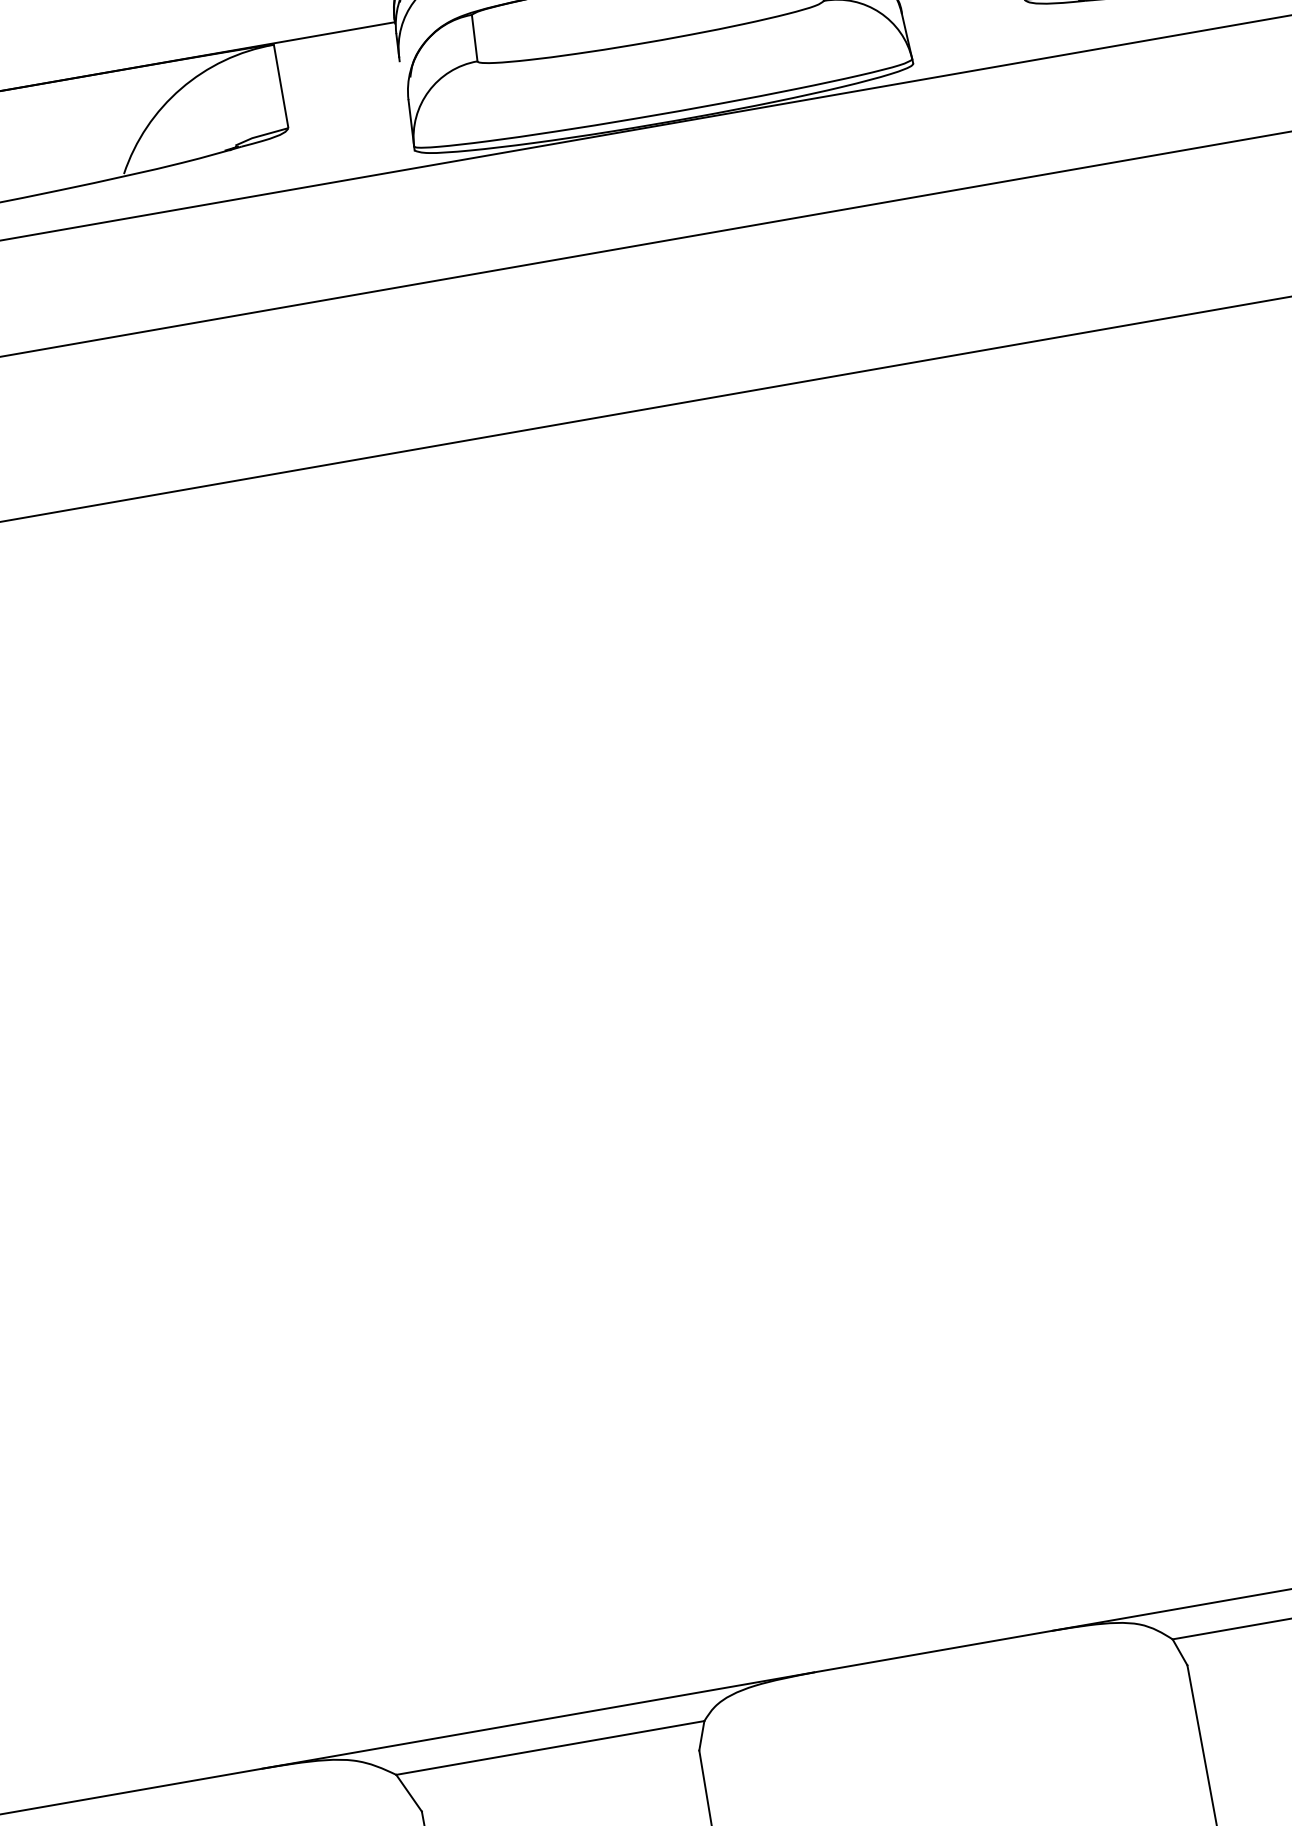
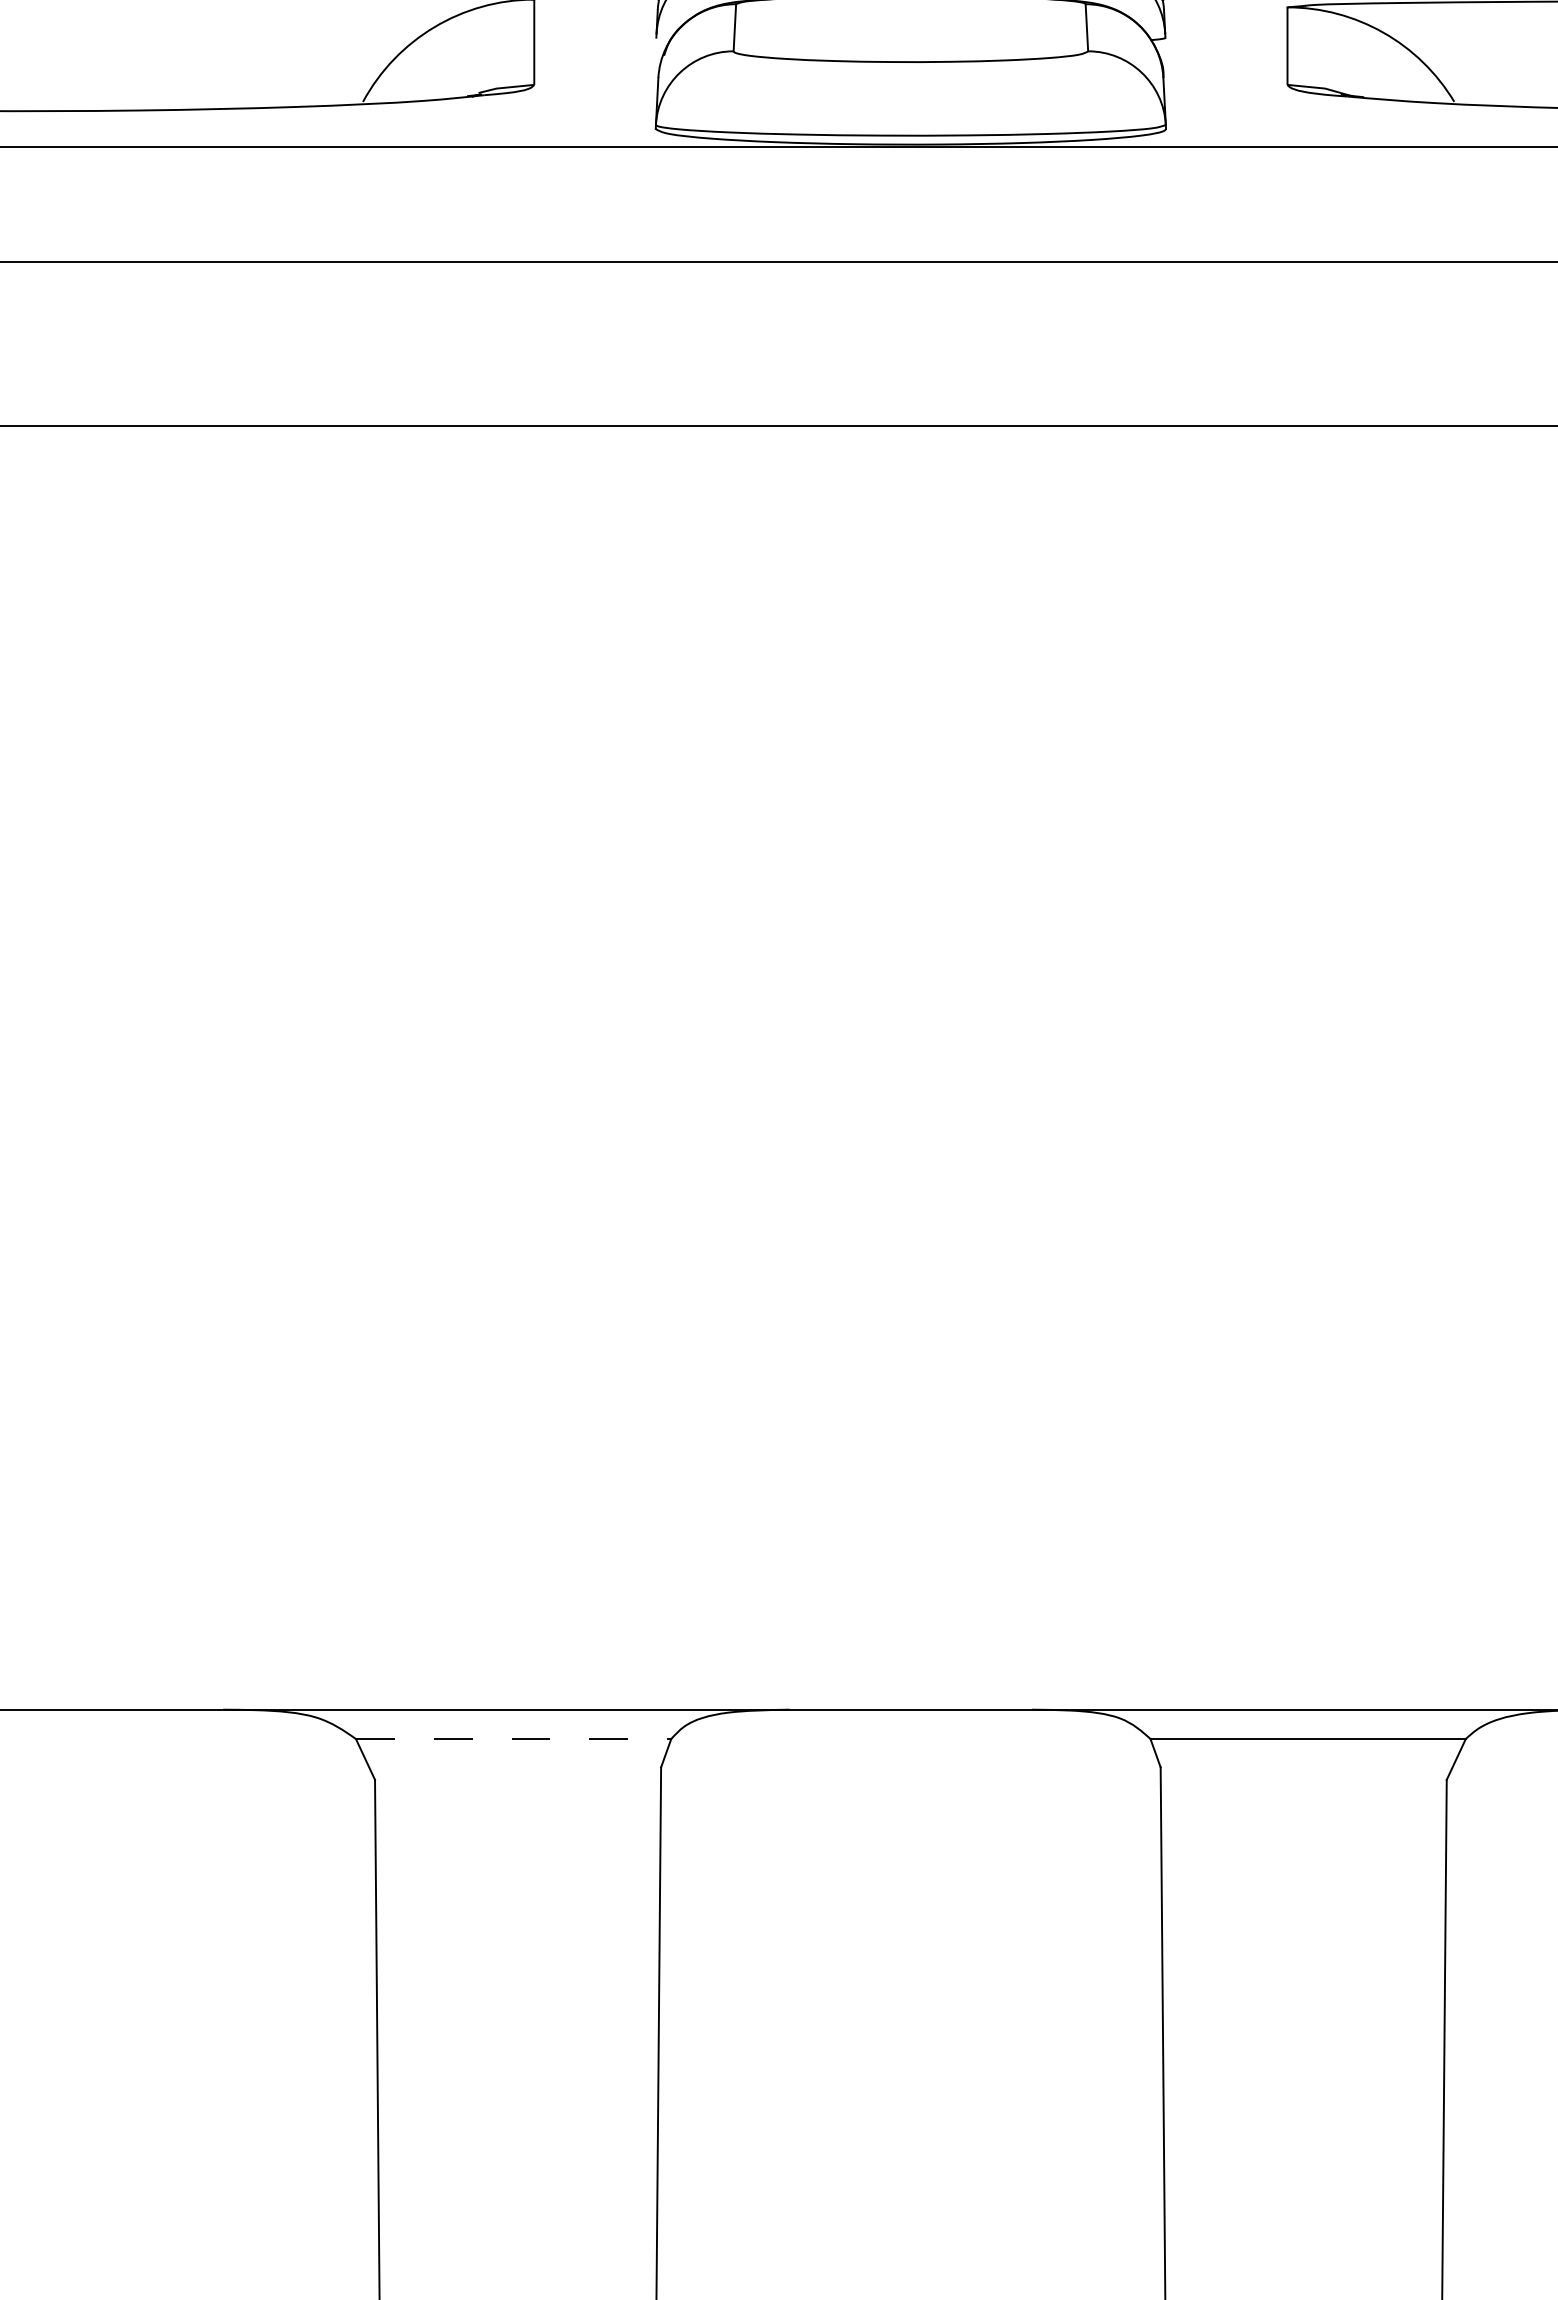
line: (550, 1748) -> (513, 1739), solid -> dashed

